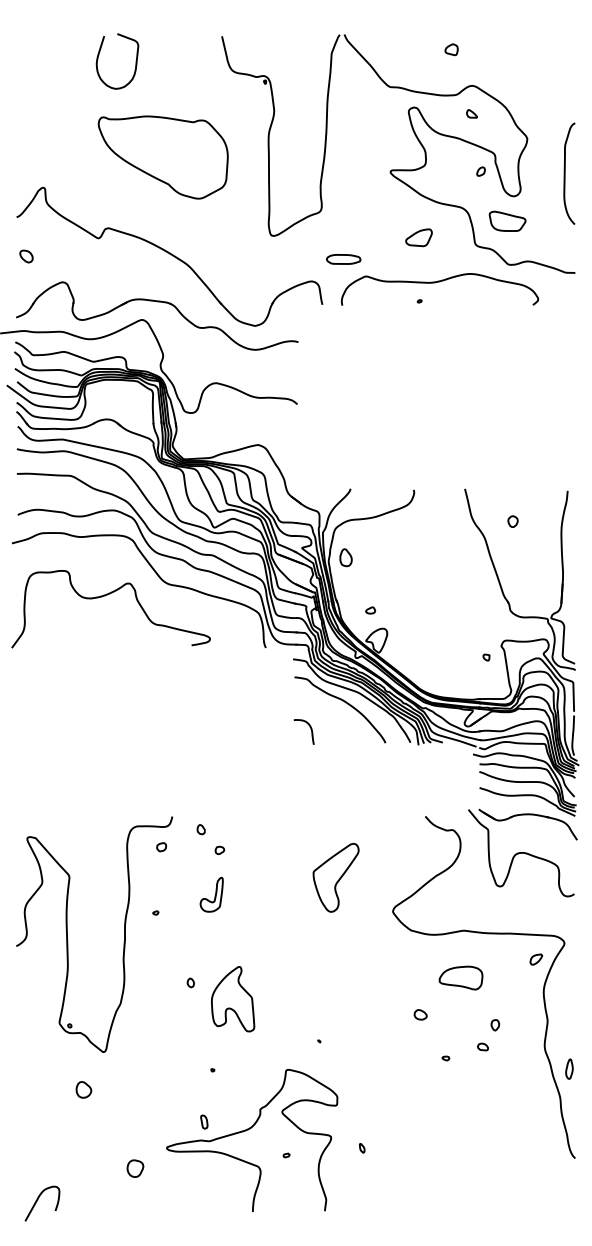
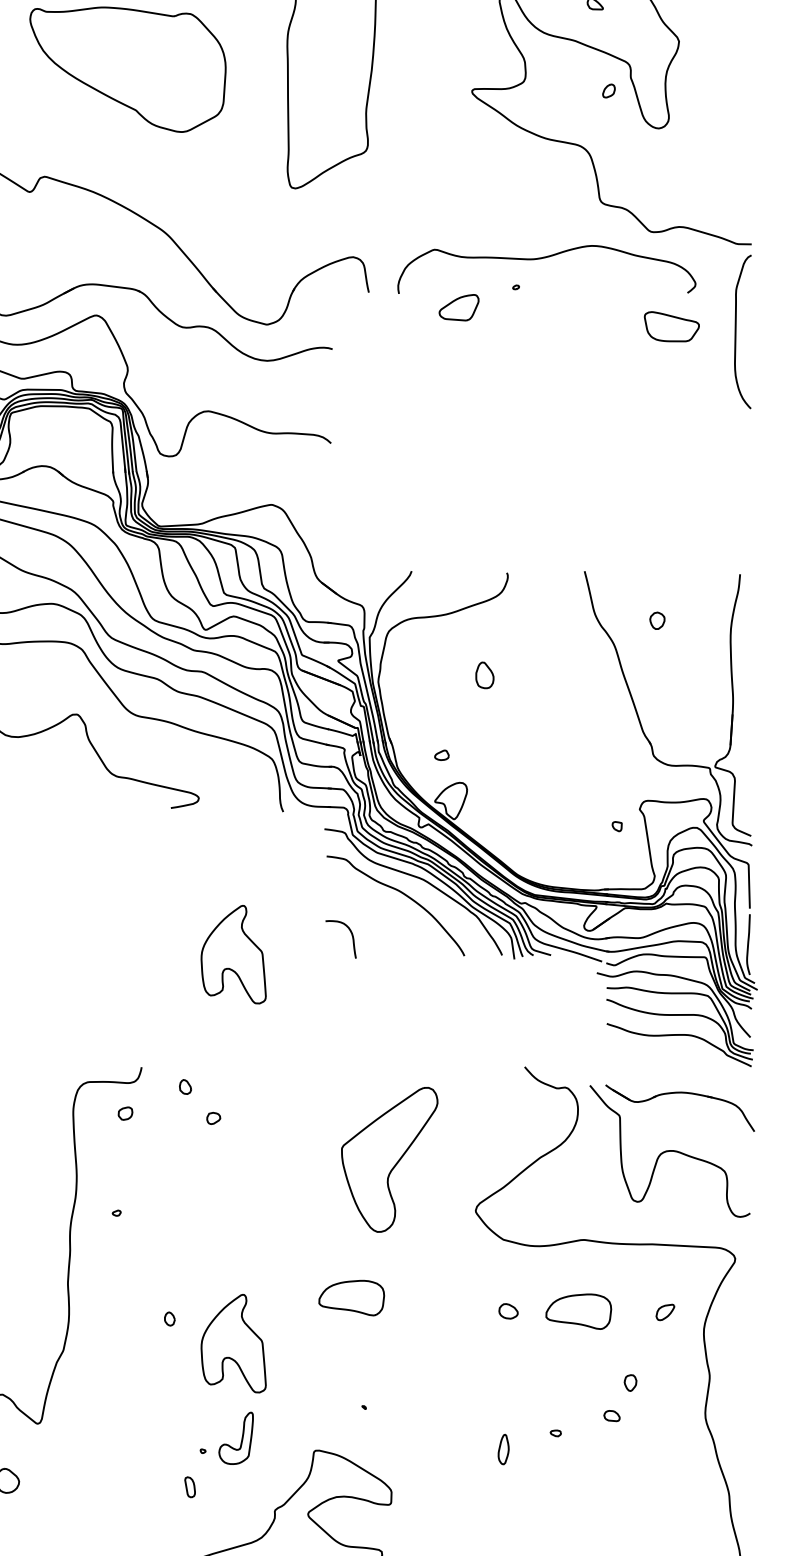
curve: (565, 173) -> (736, 331), moved
part: (507, 220) -> (671, 325), moved
part: (418, 237) -> (458, 307), moved
part: (343, 259) -> (400, 224), removed
part: (345, 557) -> (484, 675), moved
part: (233, 742) -> (234, 955), added
part: (522, 852) -> (671, 1150), moved
part: (335, 877) -> (388, 1159), size x1.4
part: (211, 894) -> (235, 1437), moved
part: (536, 959) -> (665, 1312), moved
part: (310, 968) -> (350, 1297), added
part: (420, 1014) -> (508, 1310), moved
part: (569, 1068) -> (503, 1448), moved
part: (204, 1121) -> (190, 1486), moved

